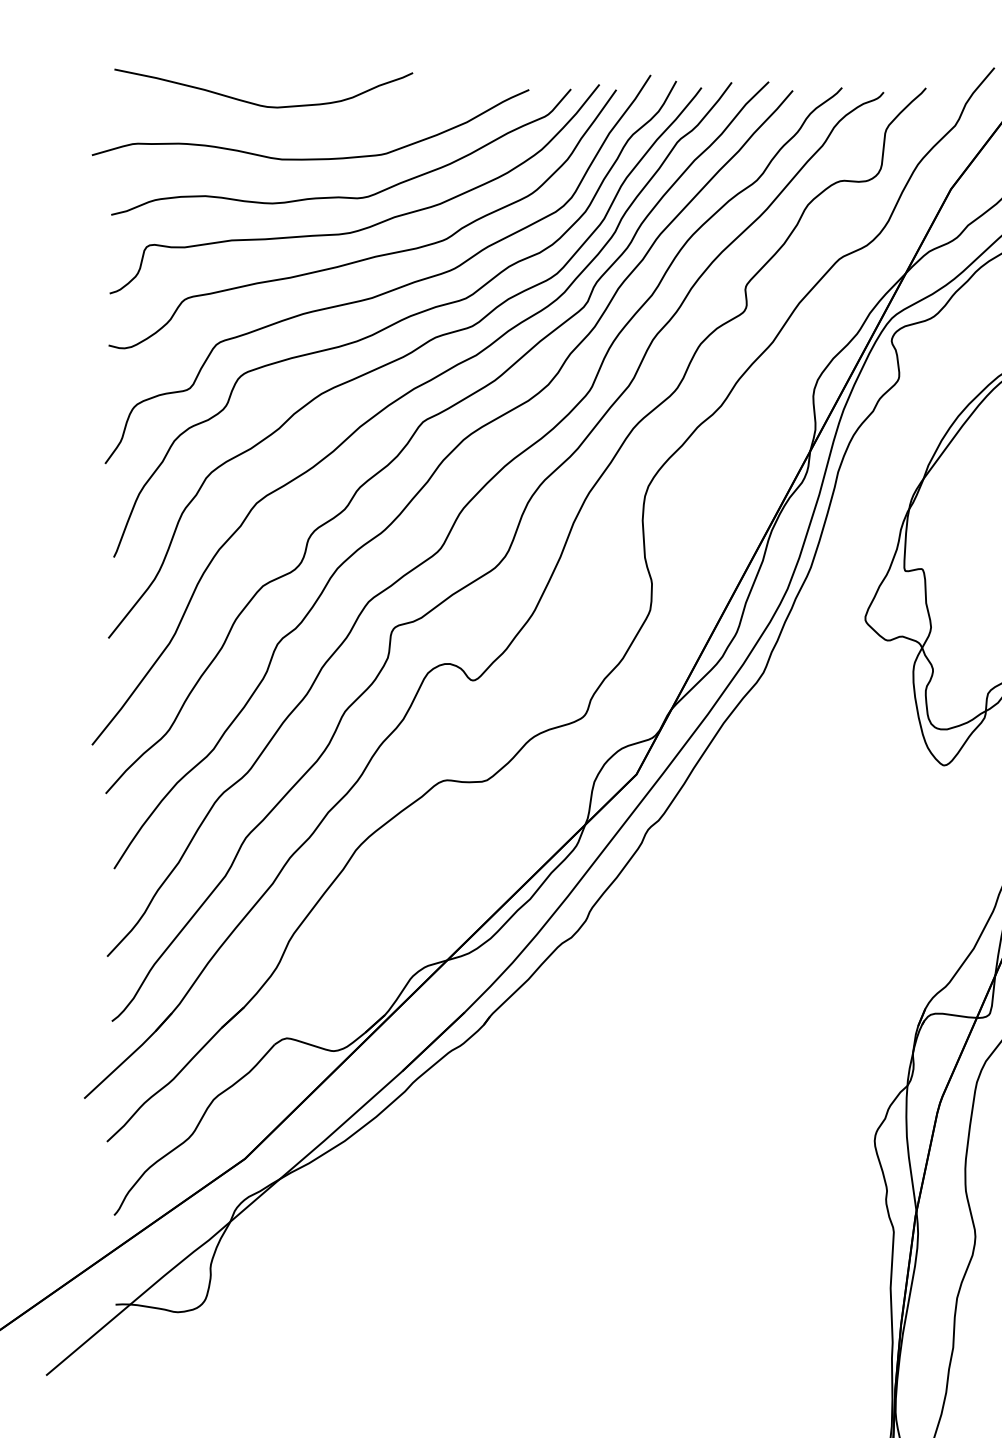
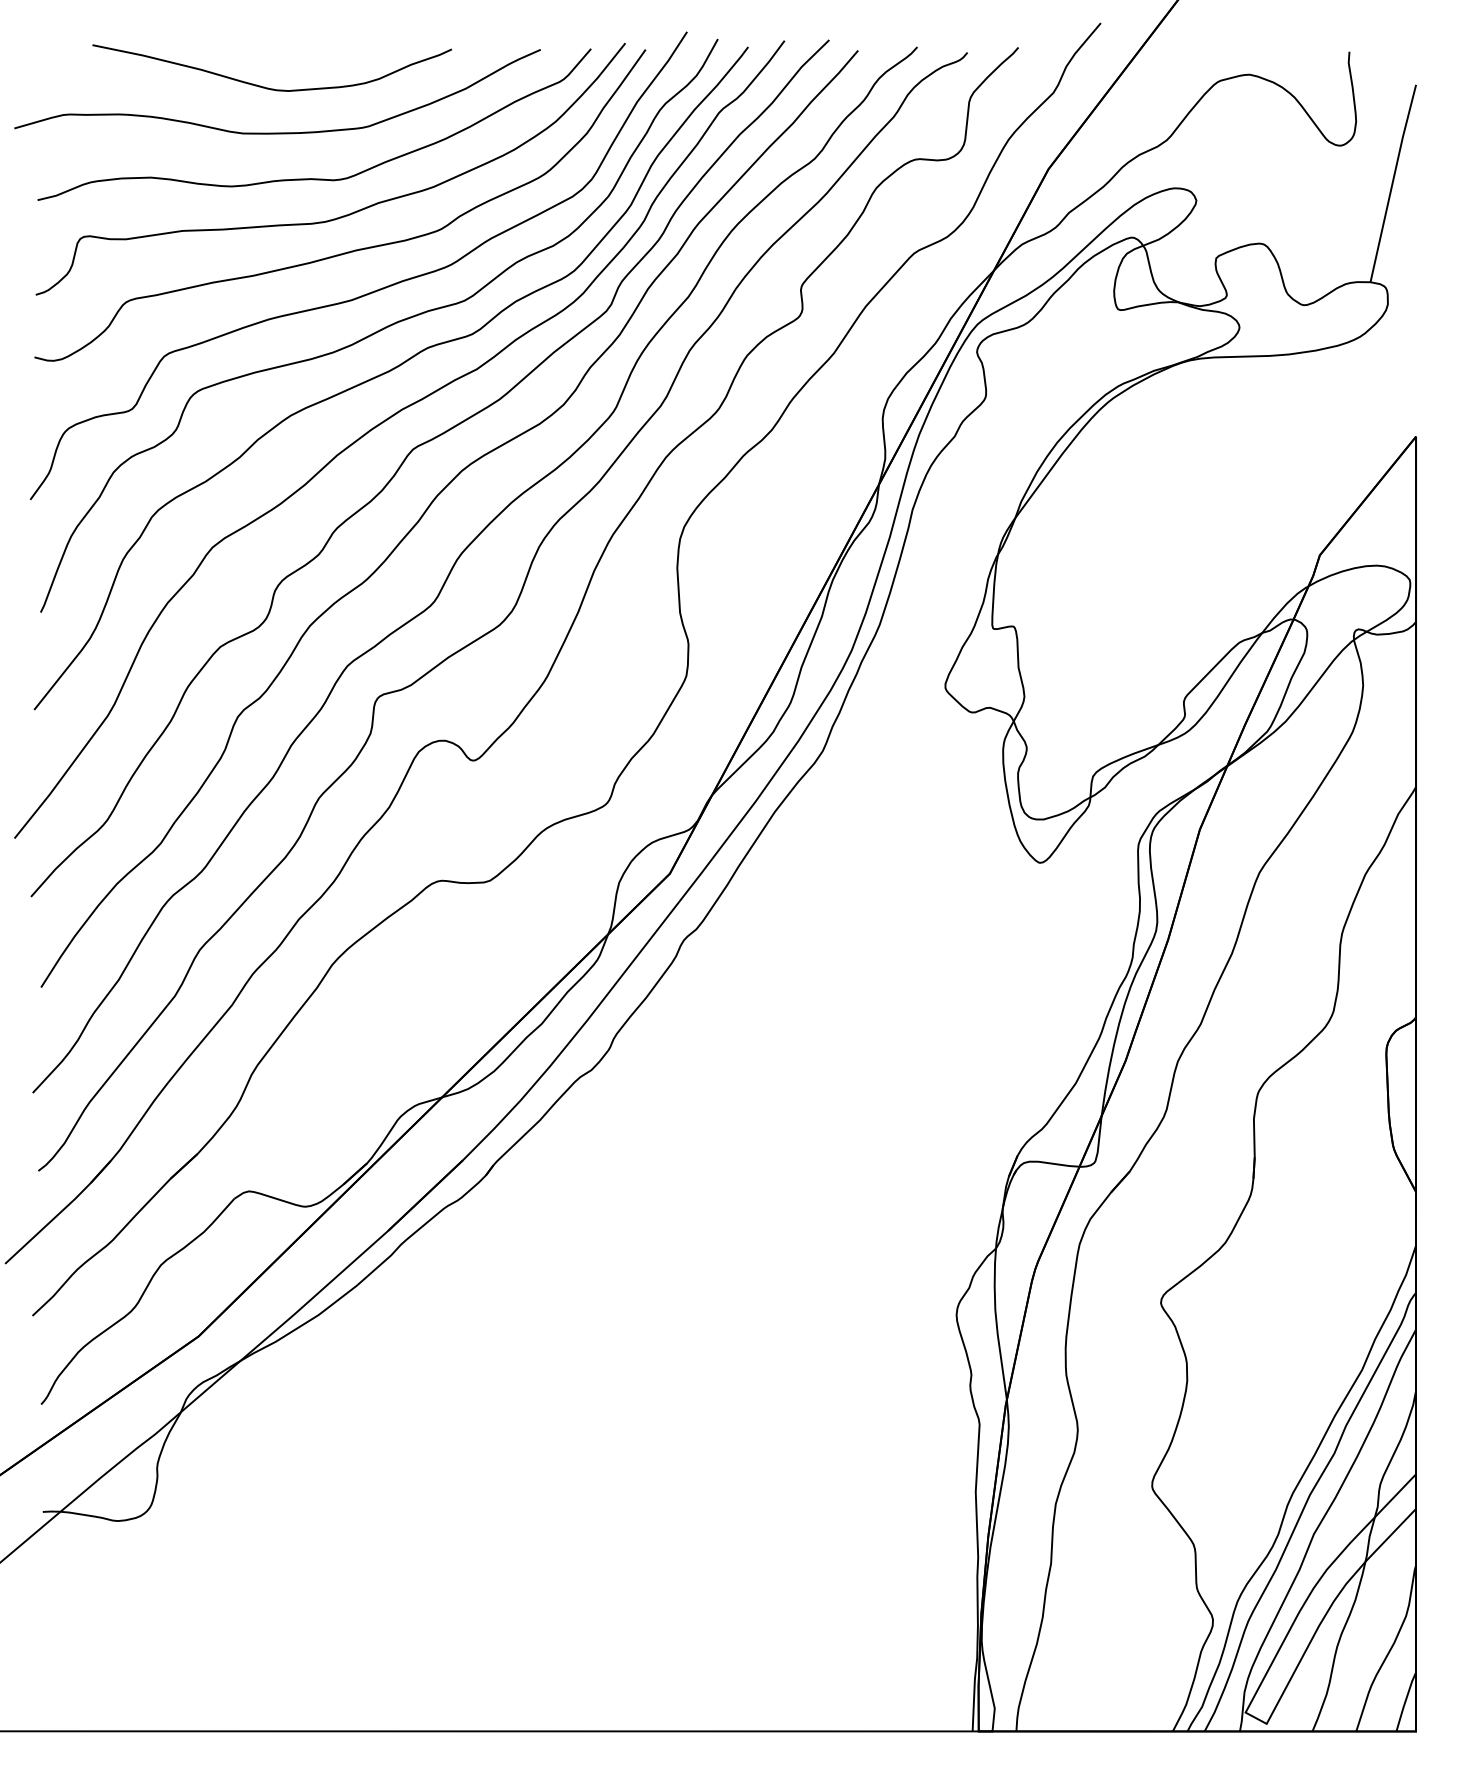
curve: (260, 104) -> (268, 87), moved

